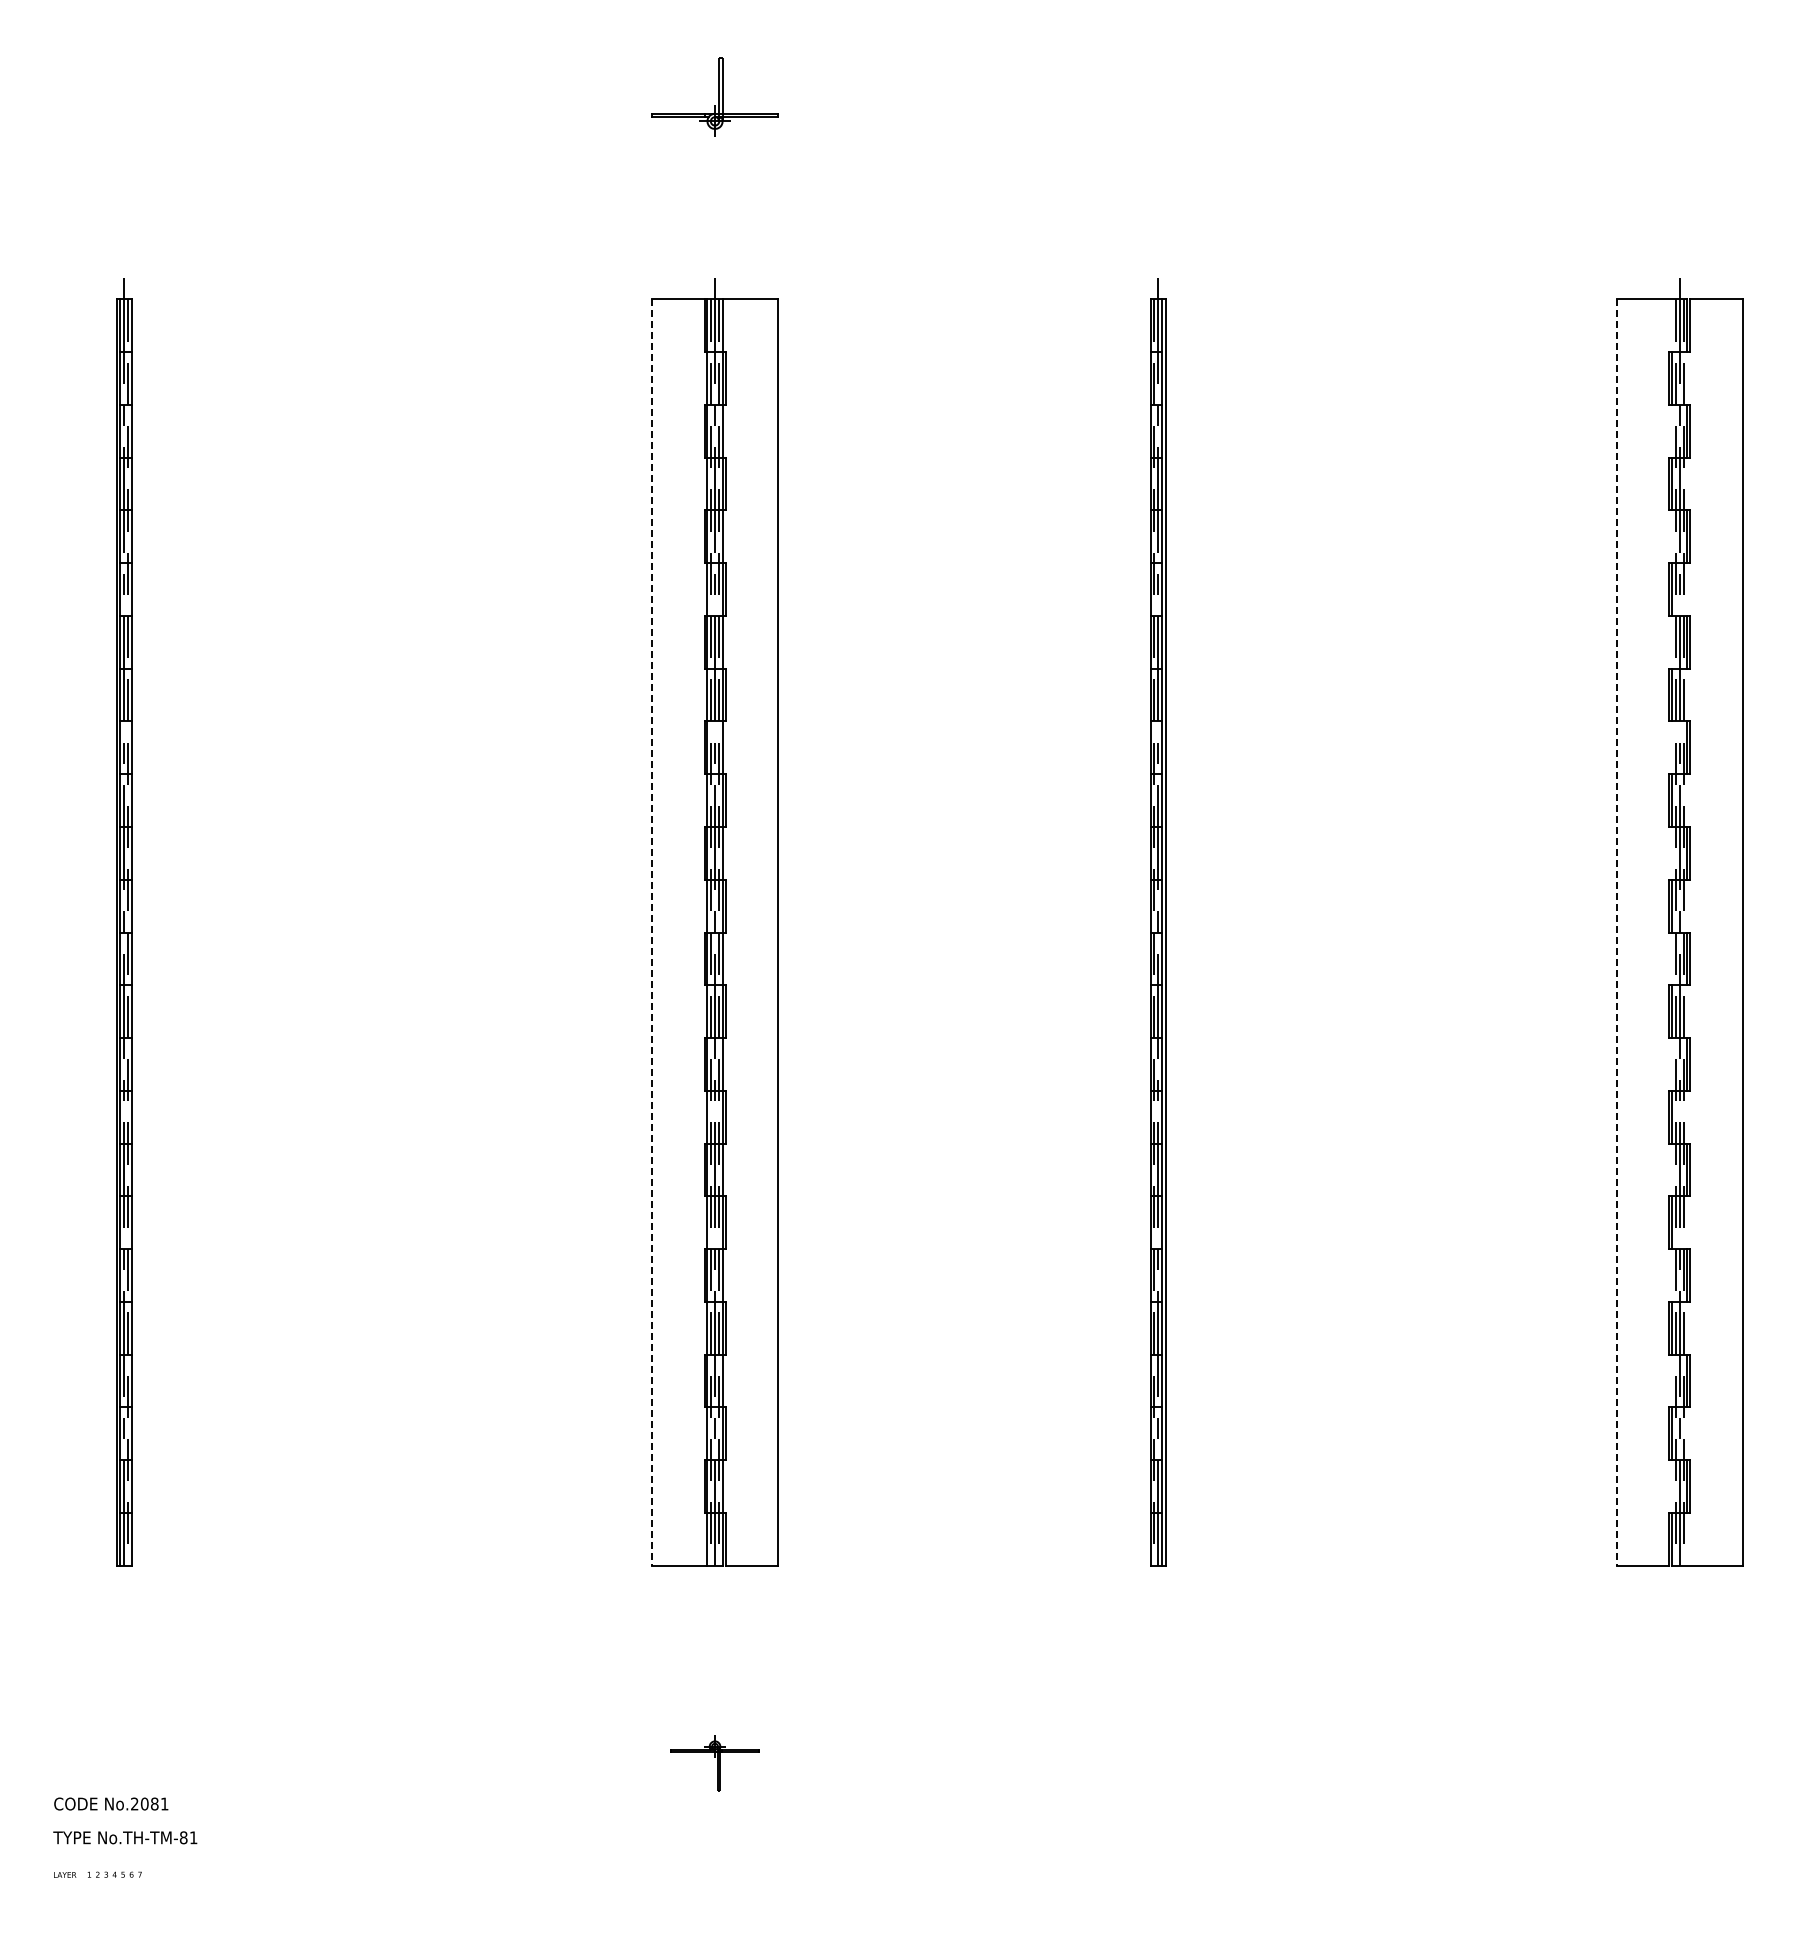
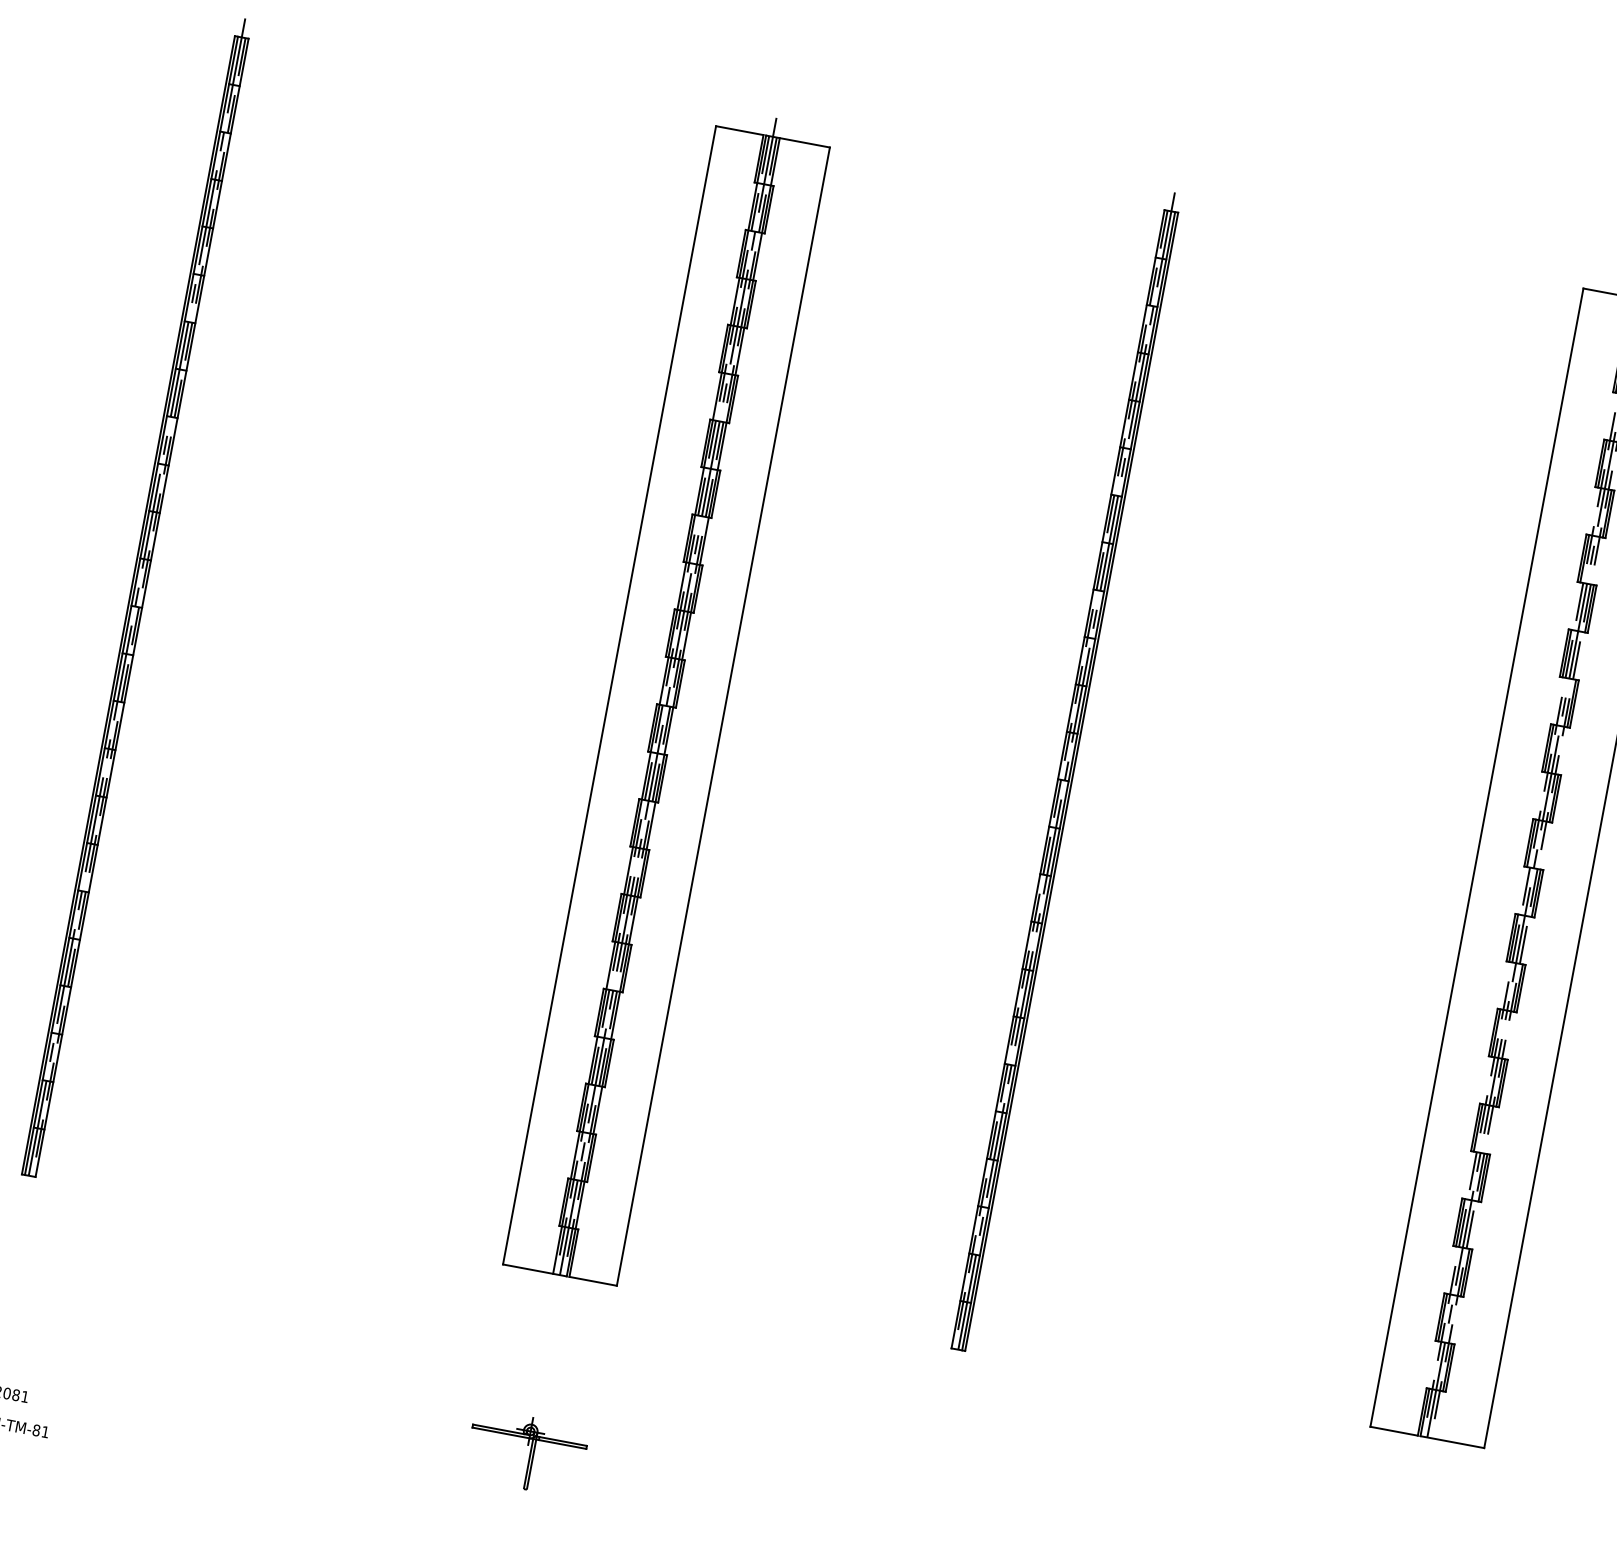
line: (651, 933) -> (609, 696), dashed -> solid
line: (1616, 933) -> (1476, 858), dashed -> solid
part: (714, 1763) -> (526, 1452), size x1.43

